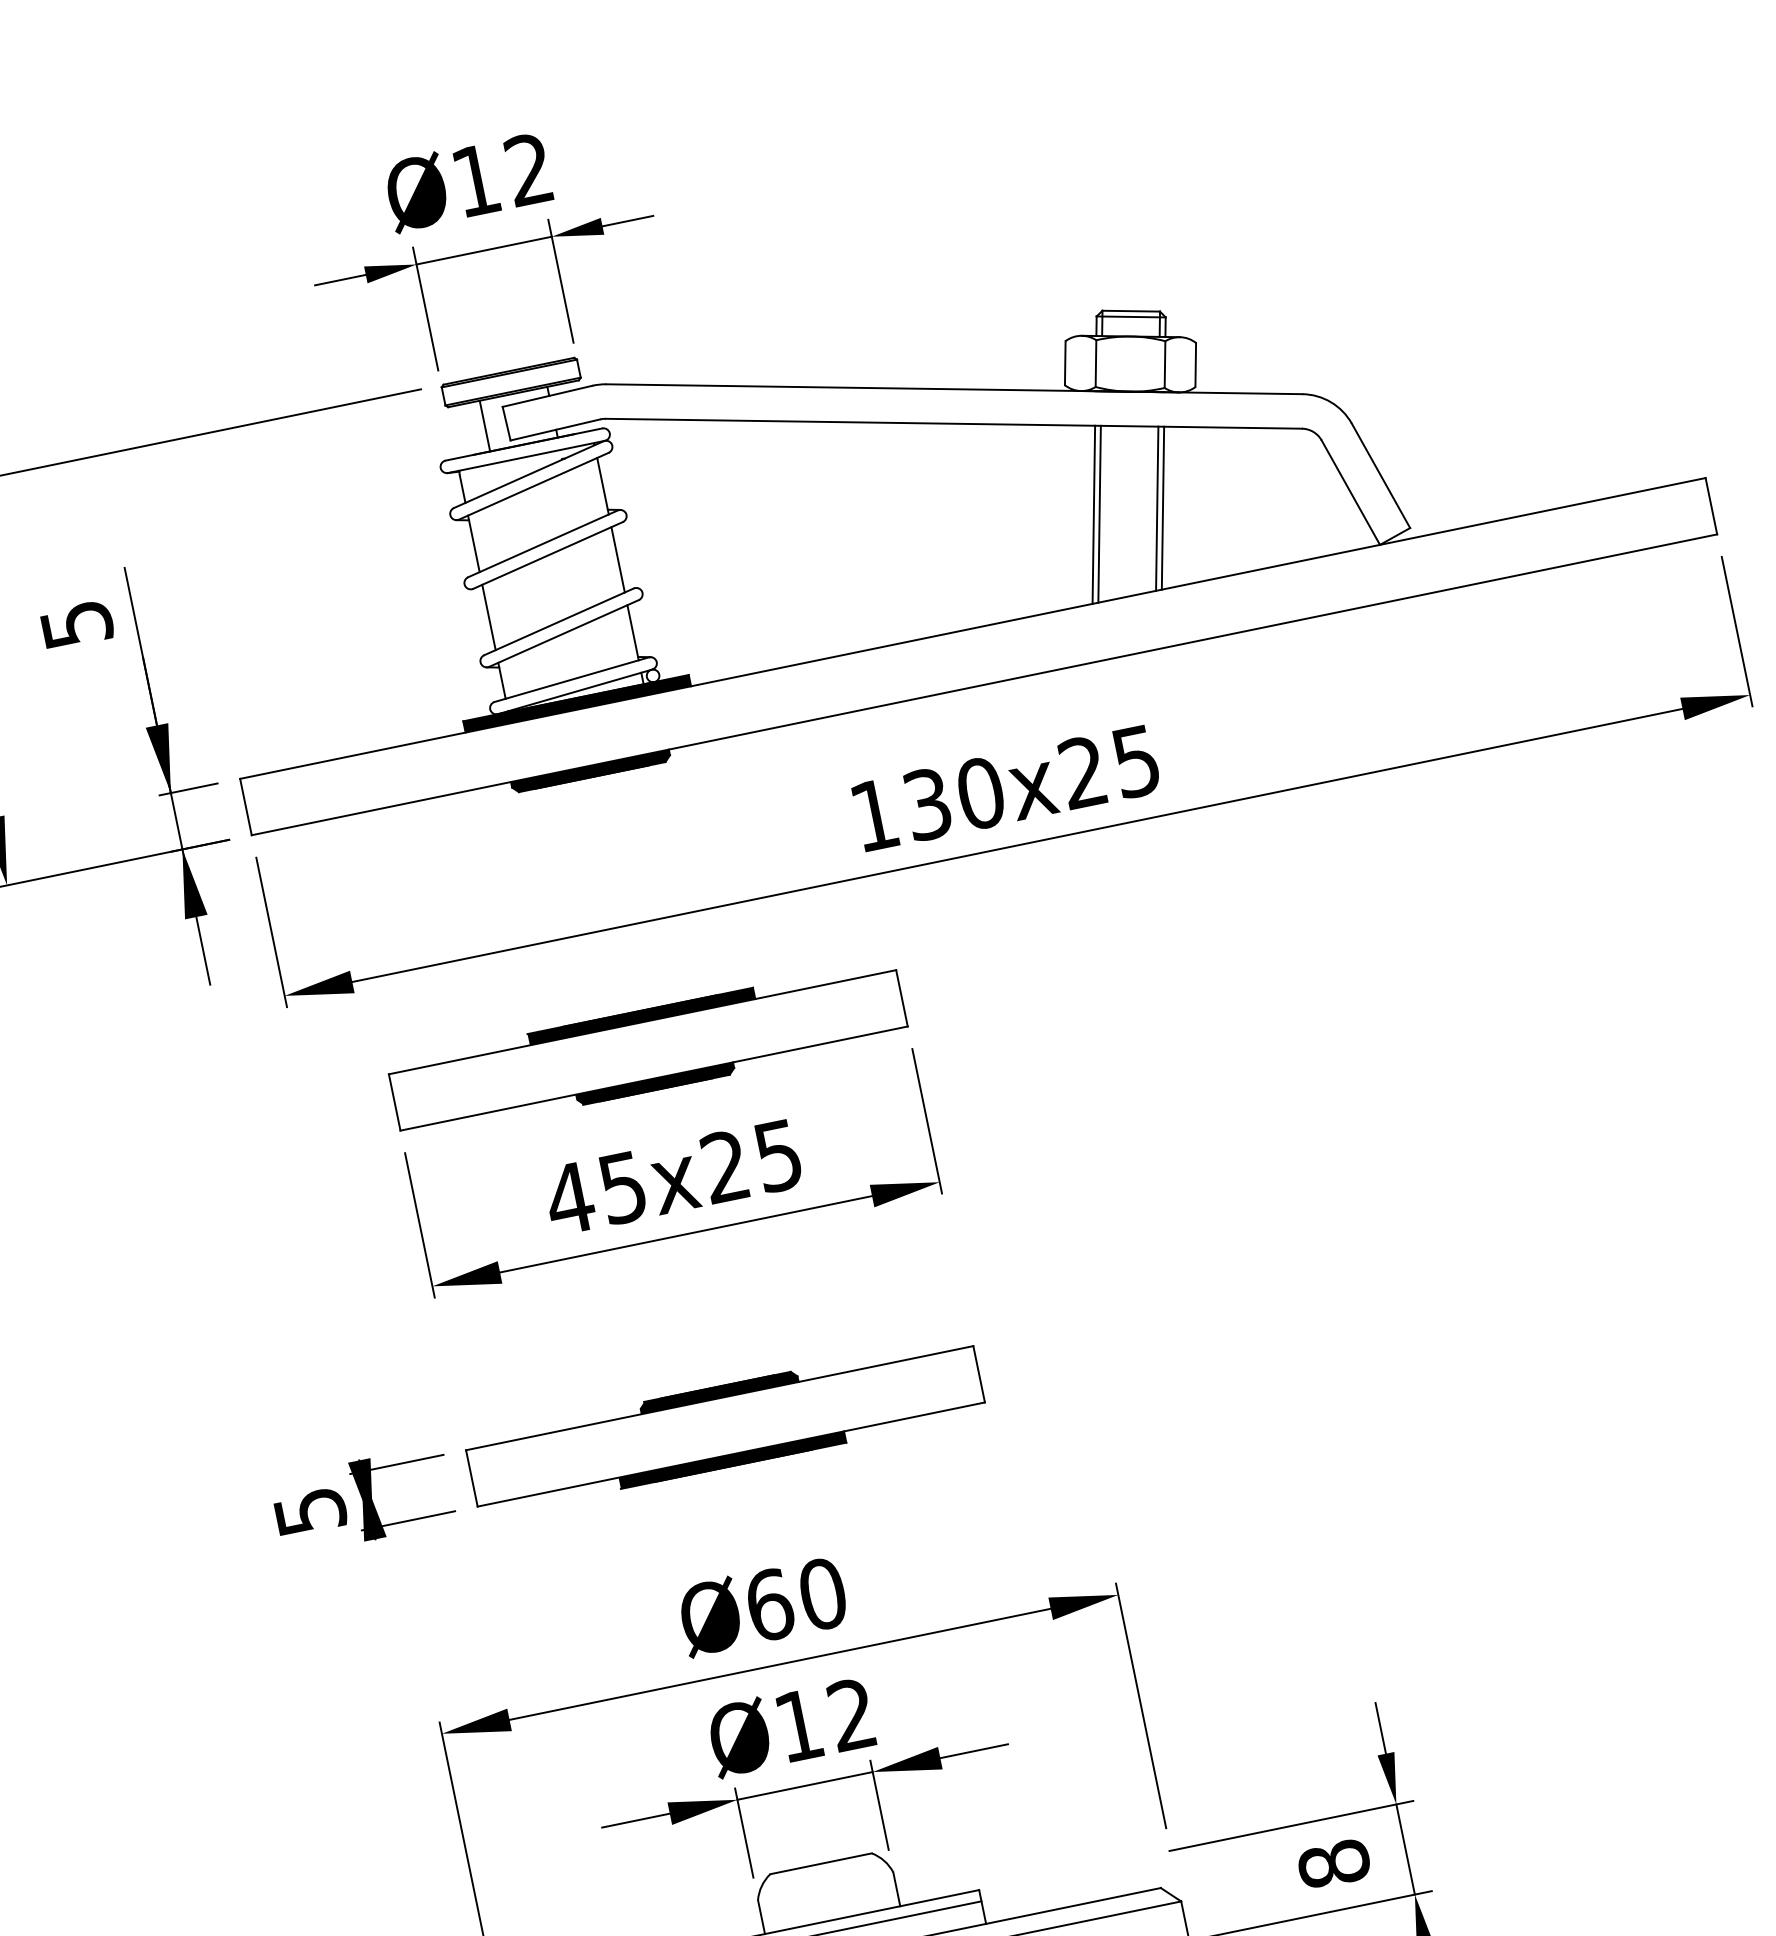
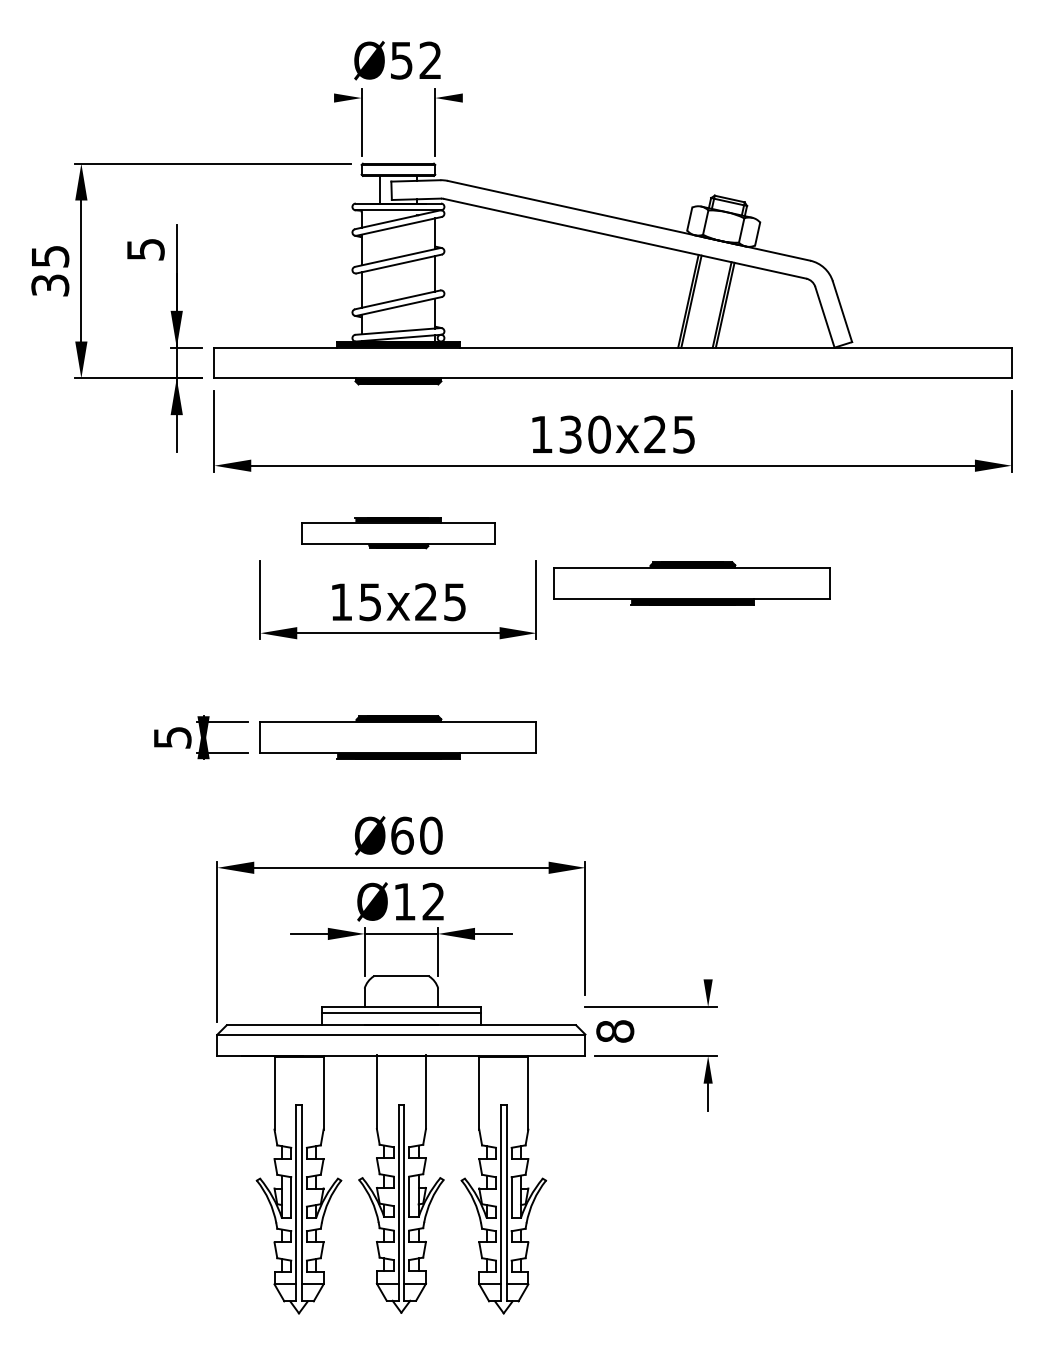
text: (475, 180) -> (401, 60), Ø12 -> Ø52
line: (627, 221) -> (476, 98), removed
line: (484, 251) -> (398, 98), removed
line: (341, 280) -> (320, 98), removed
part: (1205, 1032) -> (691, 583), added
part: (646, 1051) -> (397, 533), size x0.7
text: (569, 1197) -> (341, 601), 45x25 -> 15x25
line: (1381, 1728) -> (708, 965), removed
line: (1406, 1849) -> (708, 1031), removed
text: (1334, 1864) -> (615, 1031), moved

